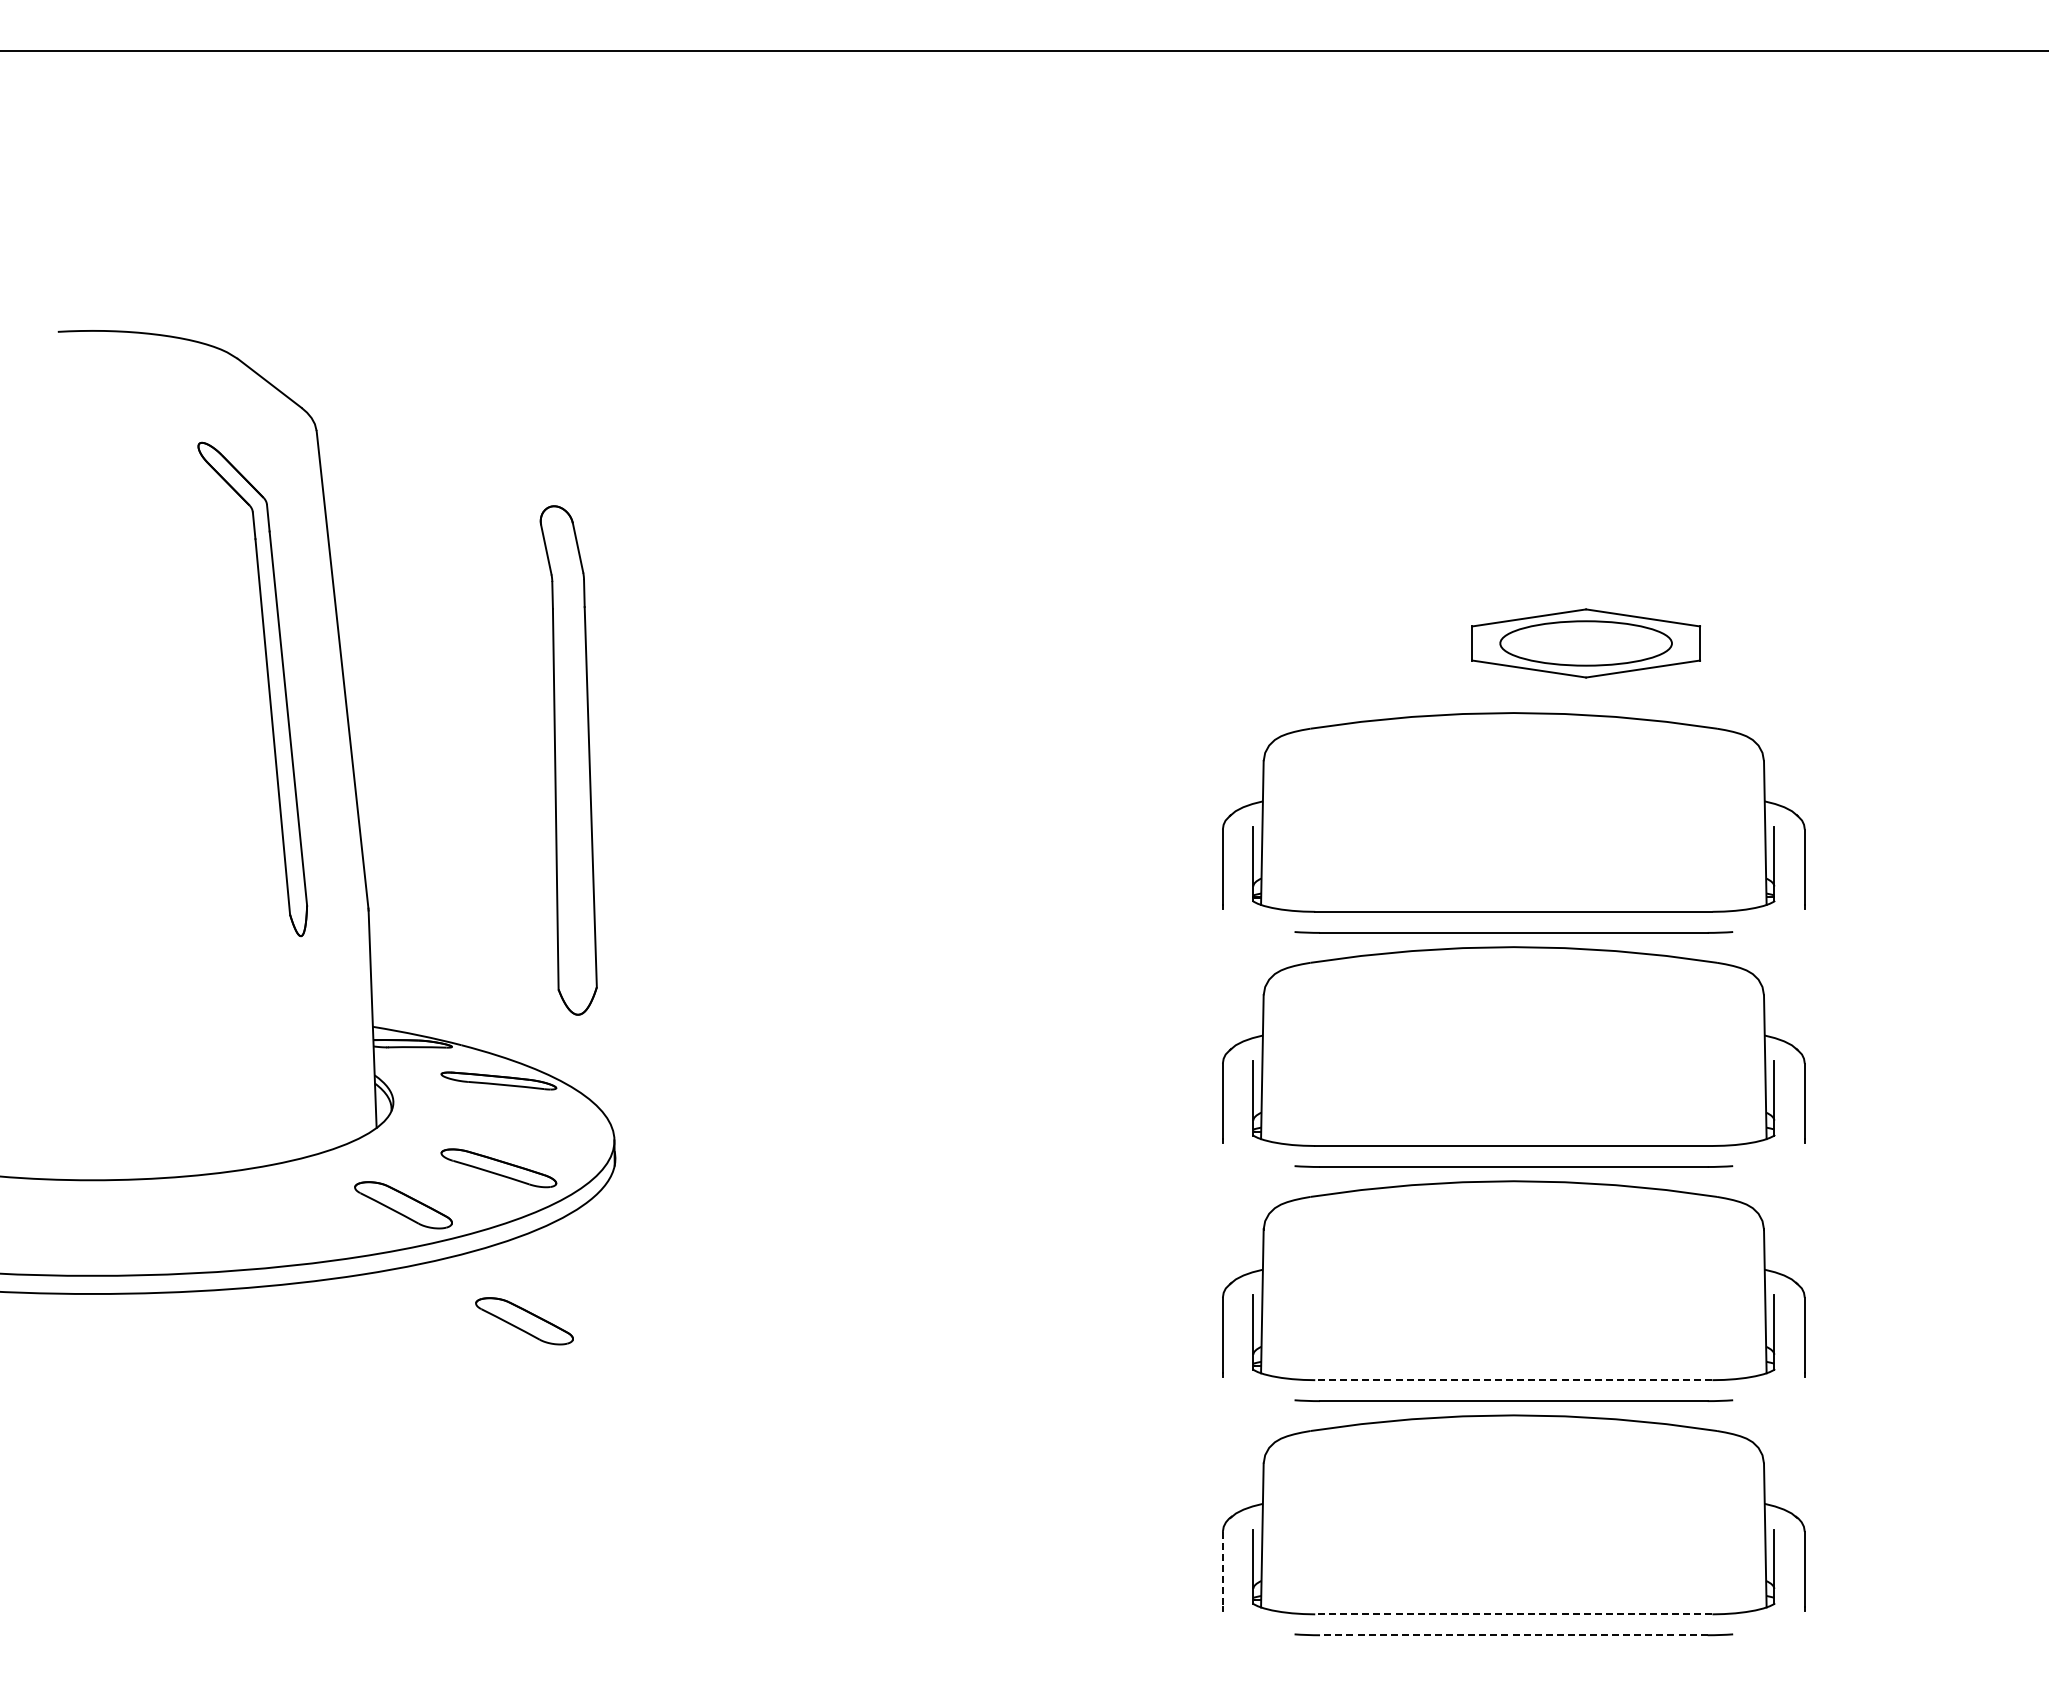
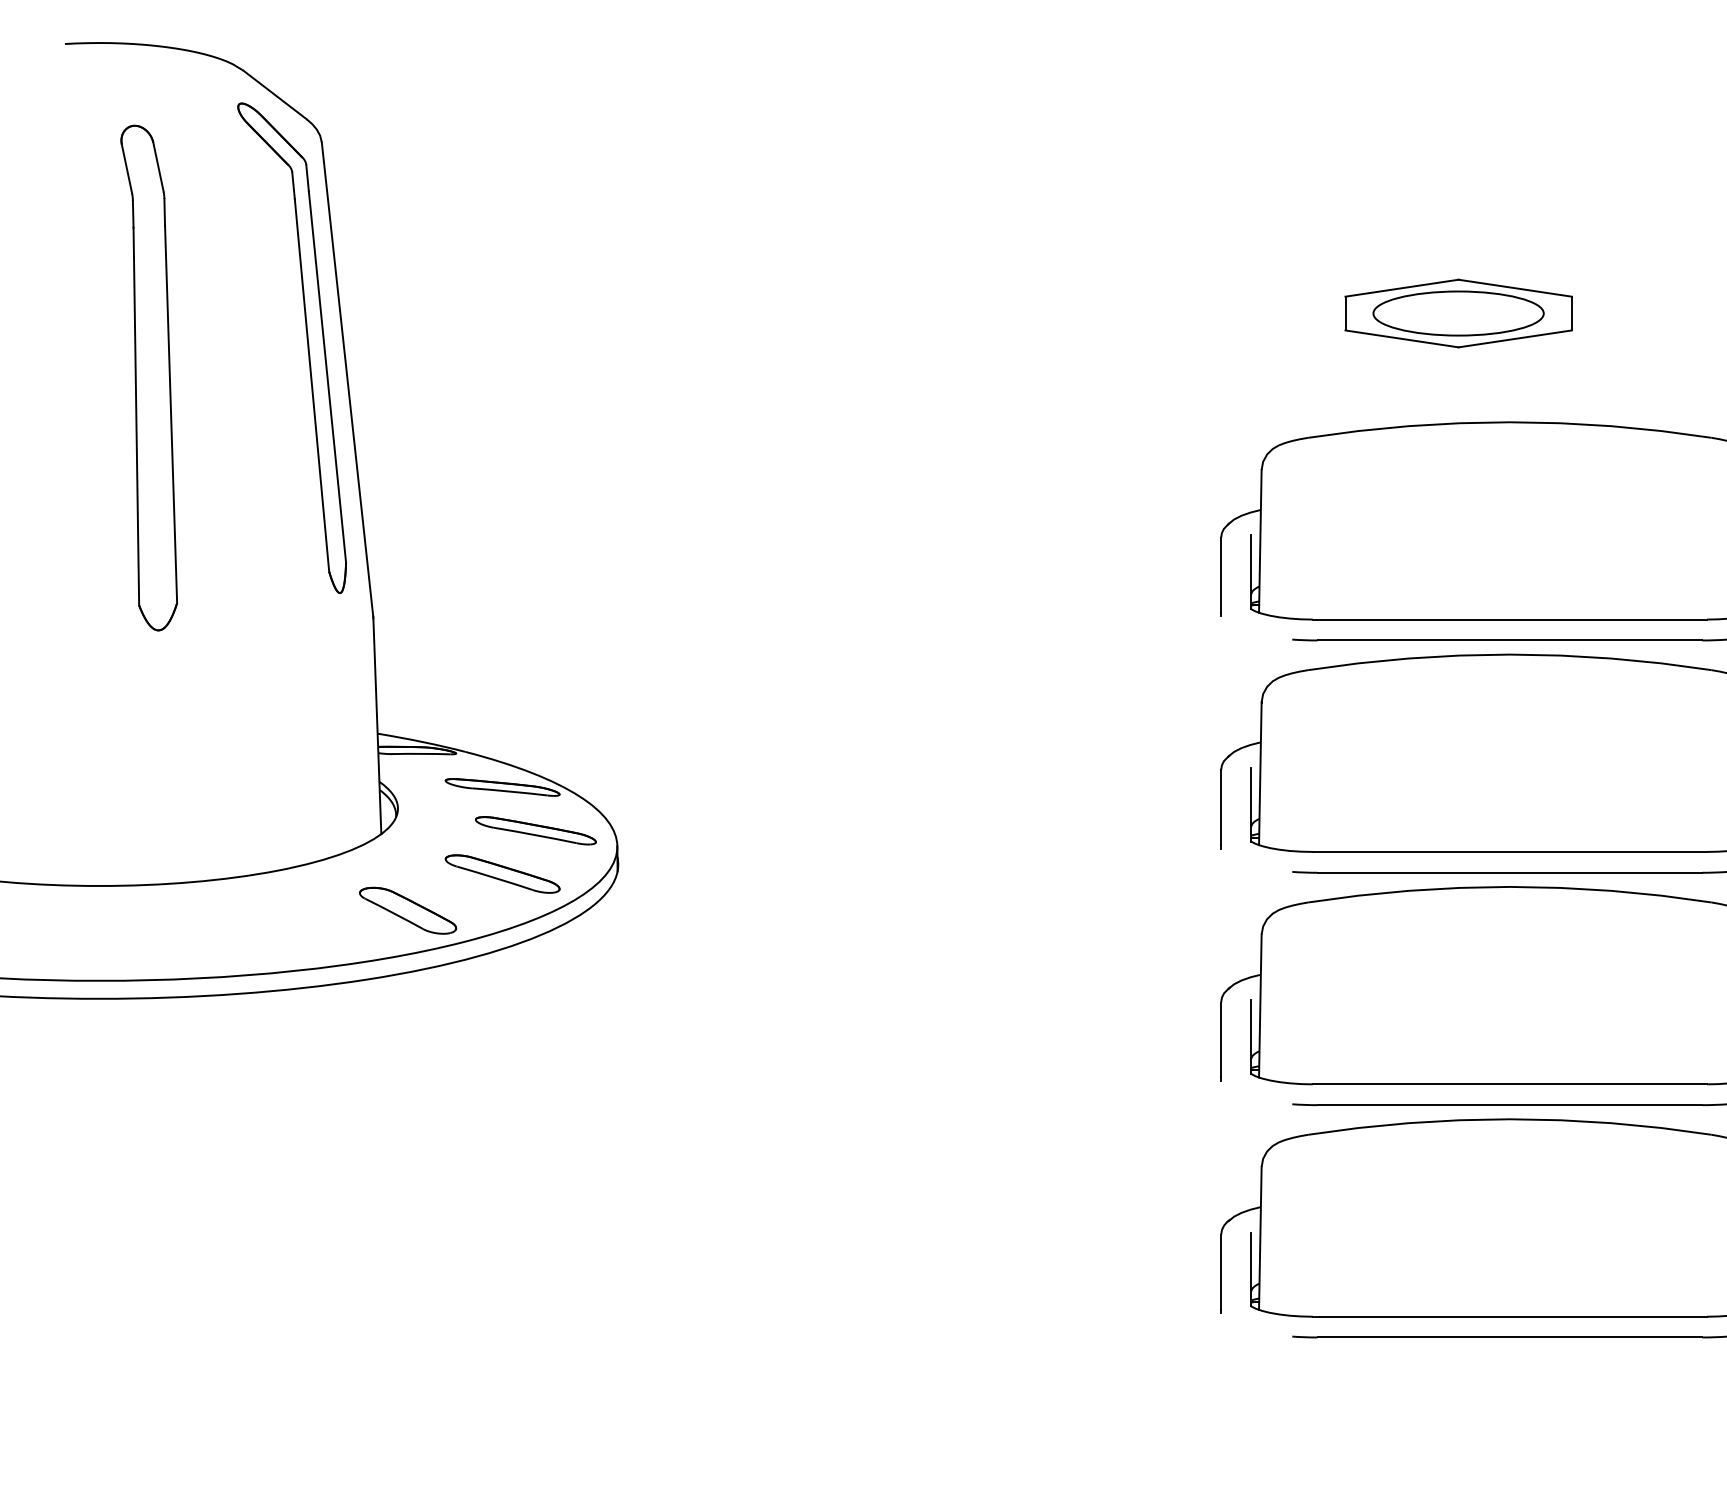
part: (1585, 643) -> (1457, 313), moved
part: (268, 689) -> (307, 348), moved
part: (568, 760) -> (148, 378), moved
part: (532, 1124) -> (536, 830), added
part: (524, 1321) -> (528, 1026), removed
line: (1513, 1380) -> (1509, 1084), dashed -> solid
line: (1222, 1569) -> (1220, 1272), dashed -> solid
line: (1513, 1614) -> (1509, 1316), dashed -> solid
line: (1513, 1635) -> (1509, 1337), dashed -> solid

